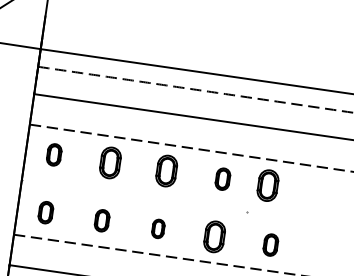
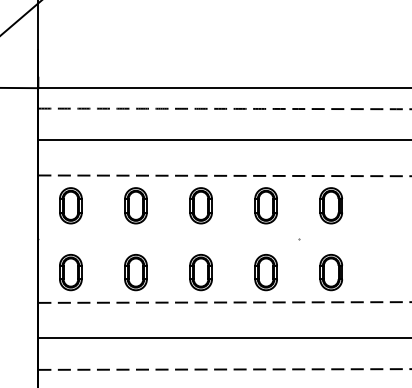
part: (53, 154) -> (70, 205), size x1.43
part: (222, 178) -> (265, 205), size x1.43
part: (268, 185) -> (331, 205), moved
part: (45, 212) -> (70, 272), size x1.43
part: (101, 220) -> (135, 272), size x1.43
part: (157, 228) -> (200, 272), size x1.67
part: (270, 244) -> (330, 272), size x1.43

